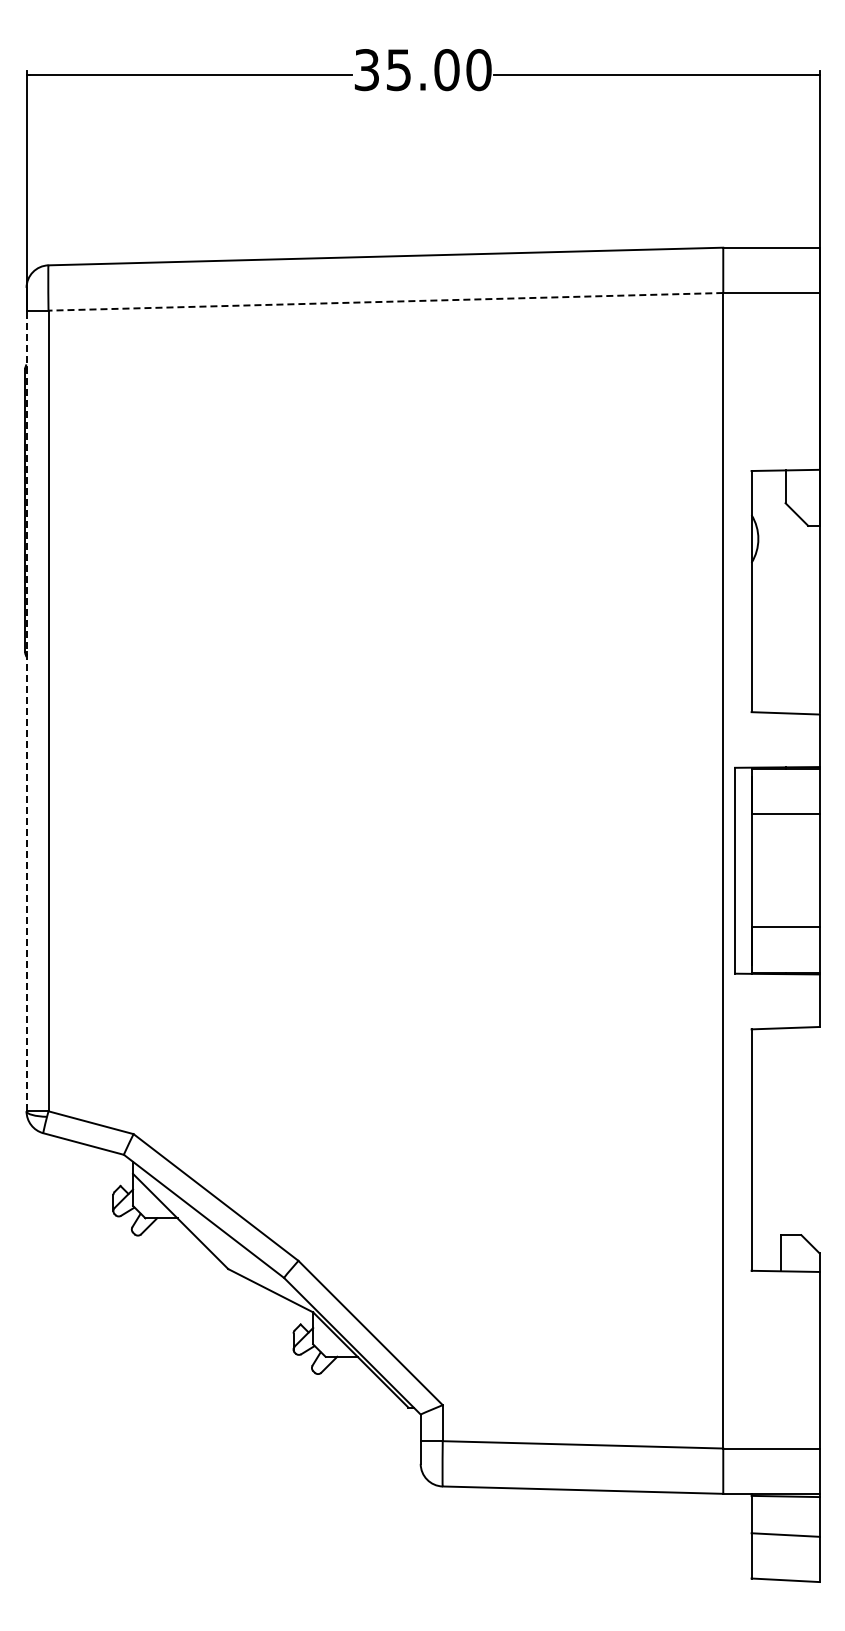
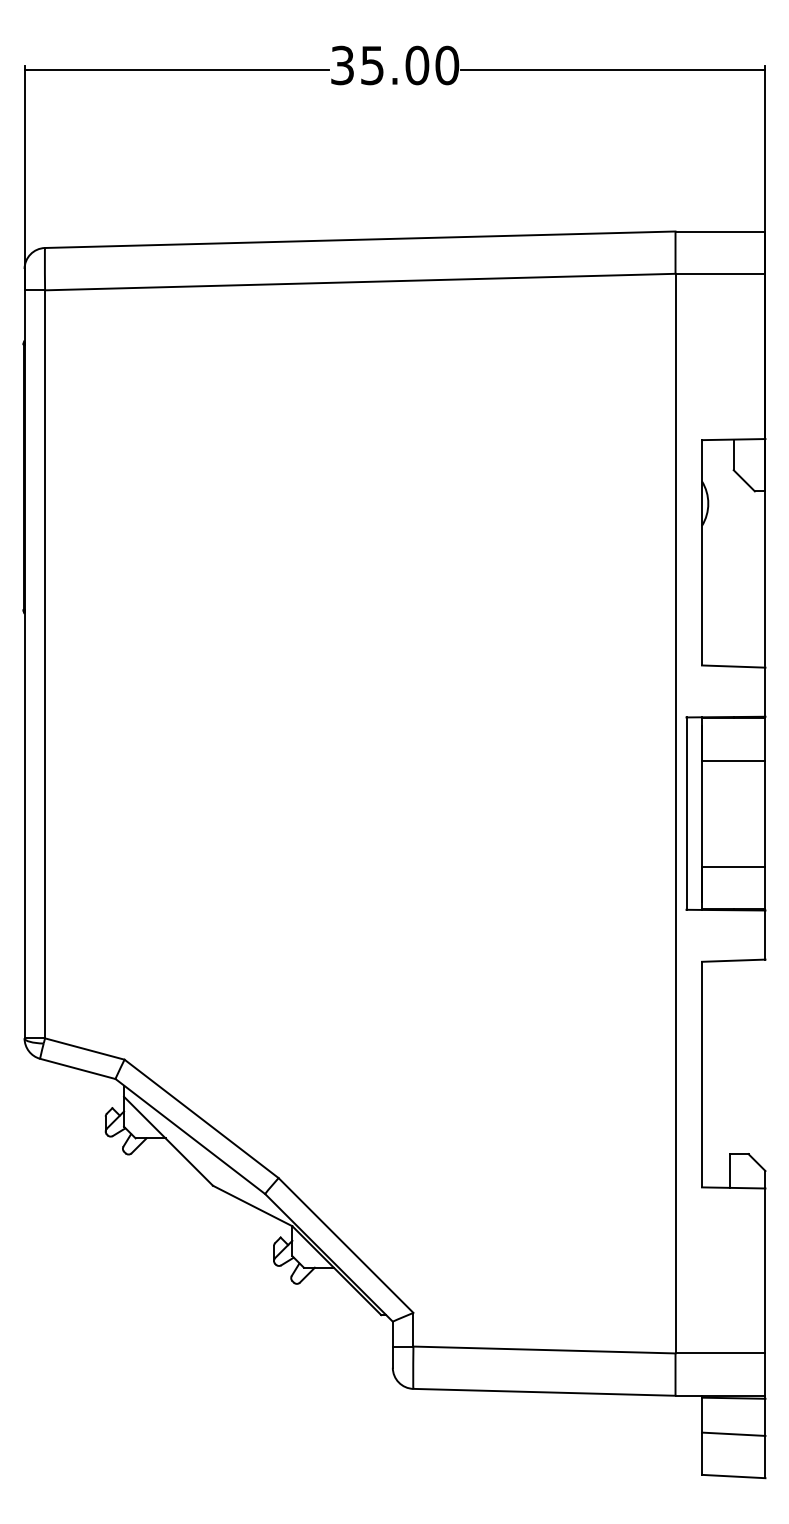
line: (385, 301) -> (359, 281), dashed -> solid
line: (26, 710) -> (24, 663), dashed -> solid

